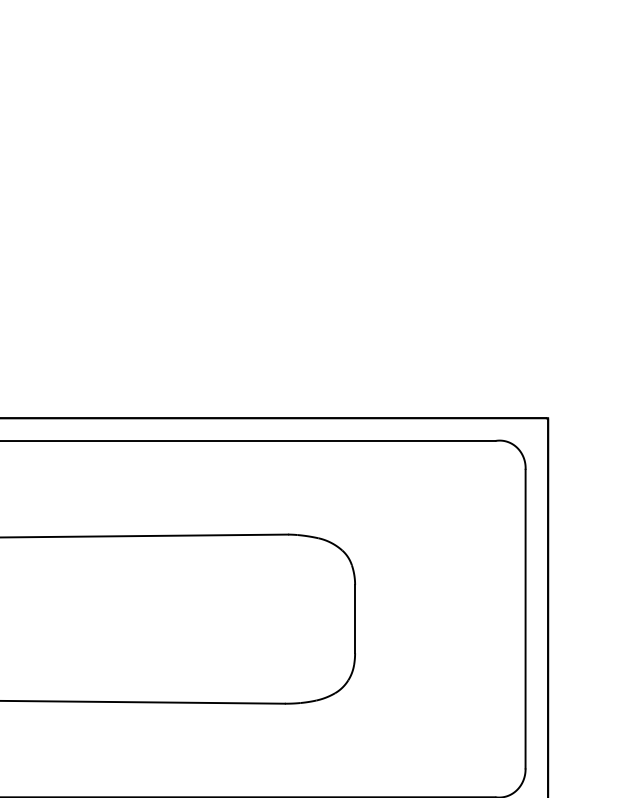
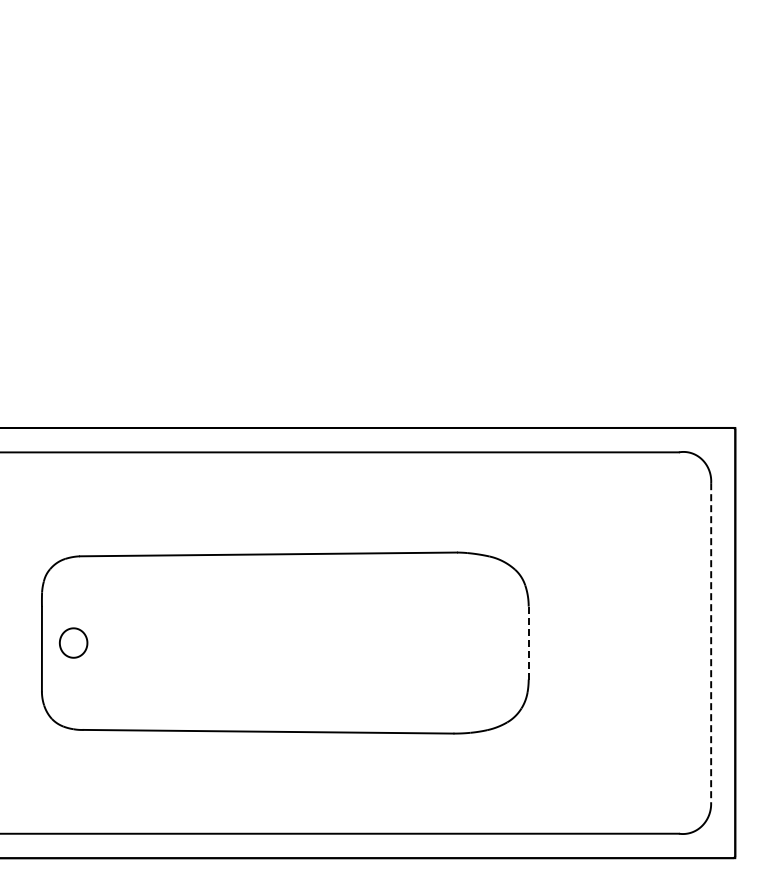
line: (354, 618) -> (528, 642), solid -> dashed
line: (525, 619) -> (711, 643), solid -> dashed

